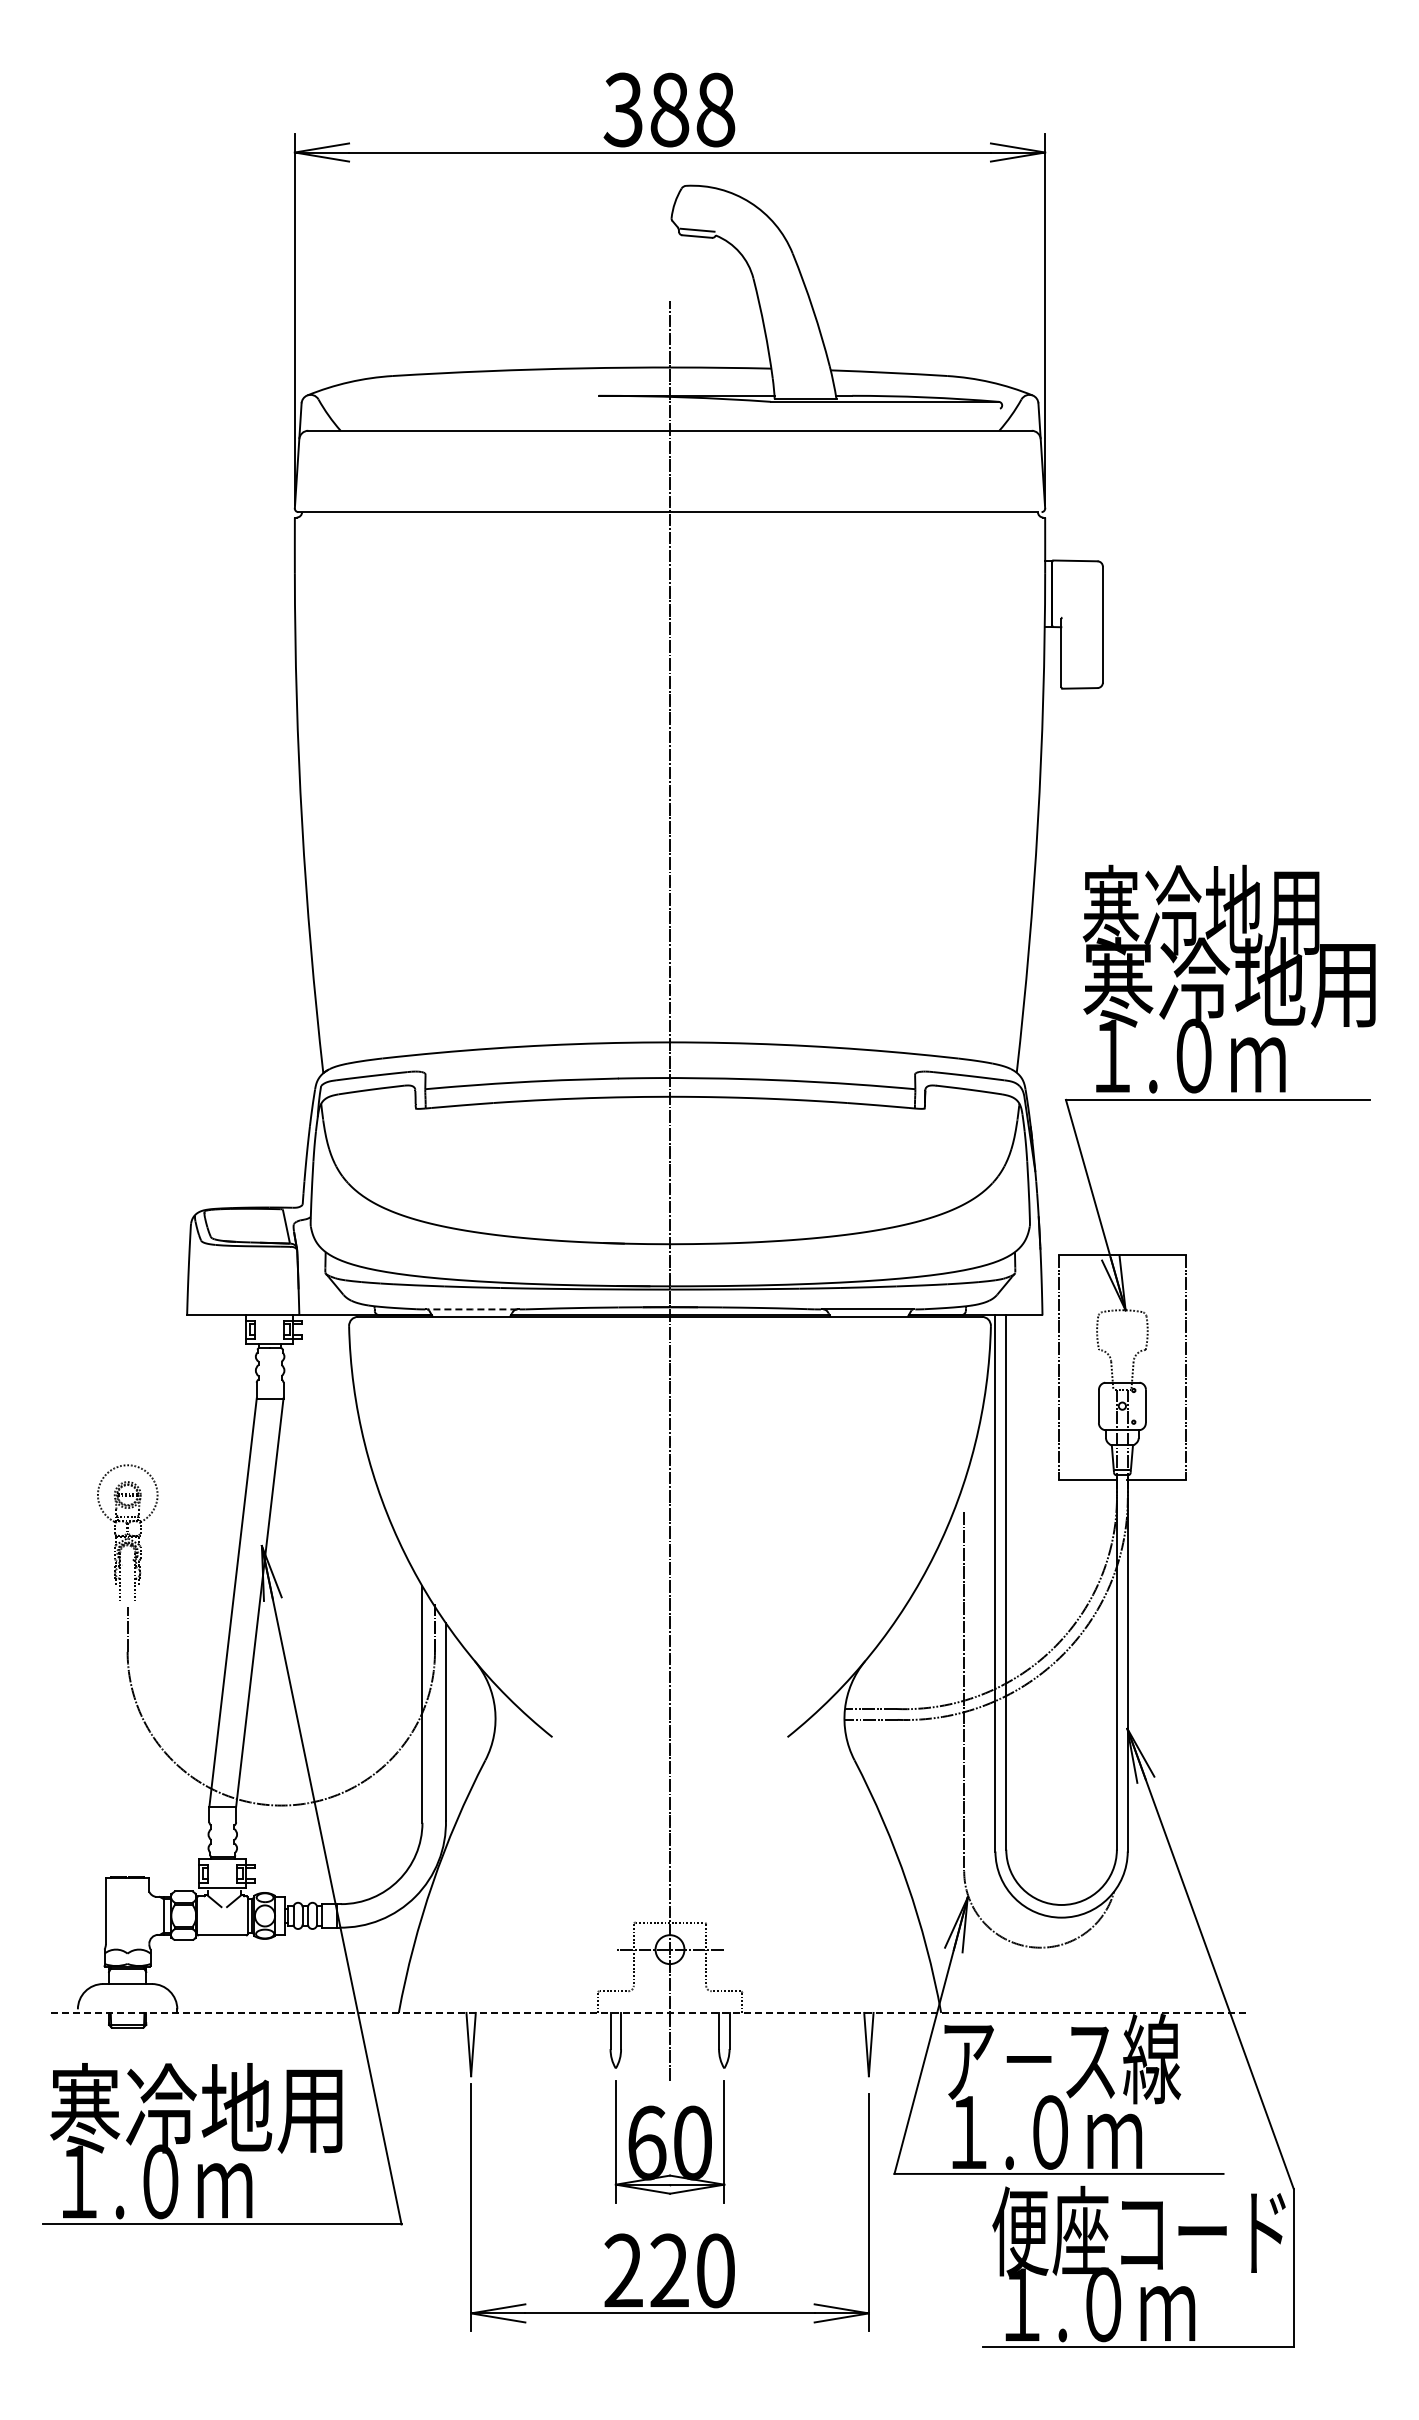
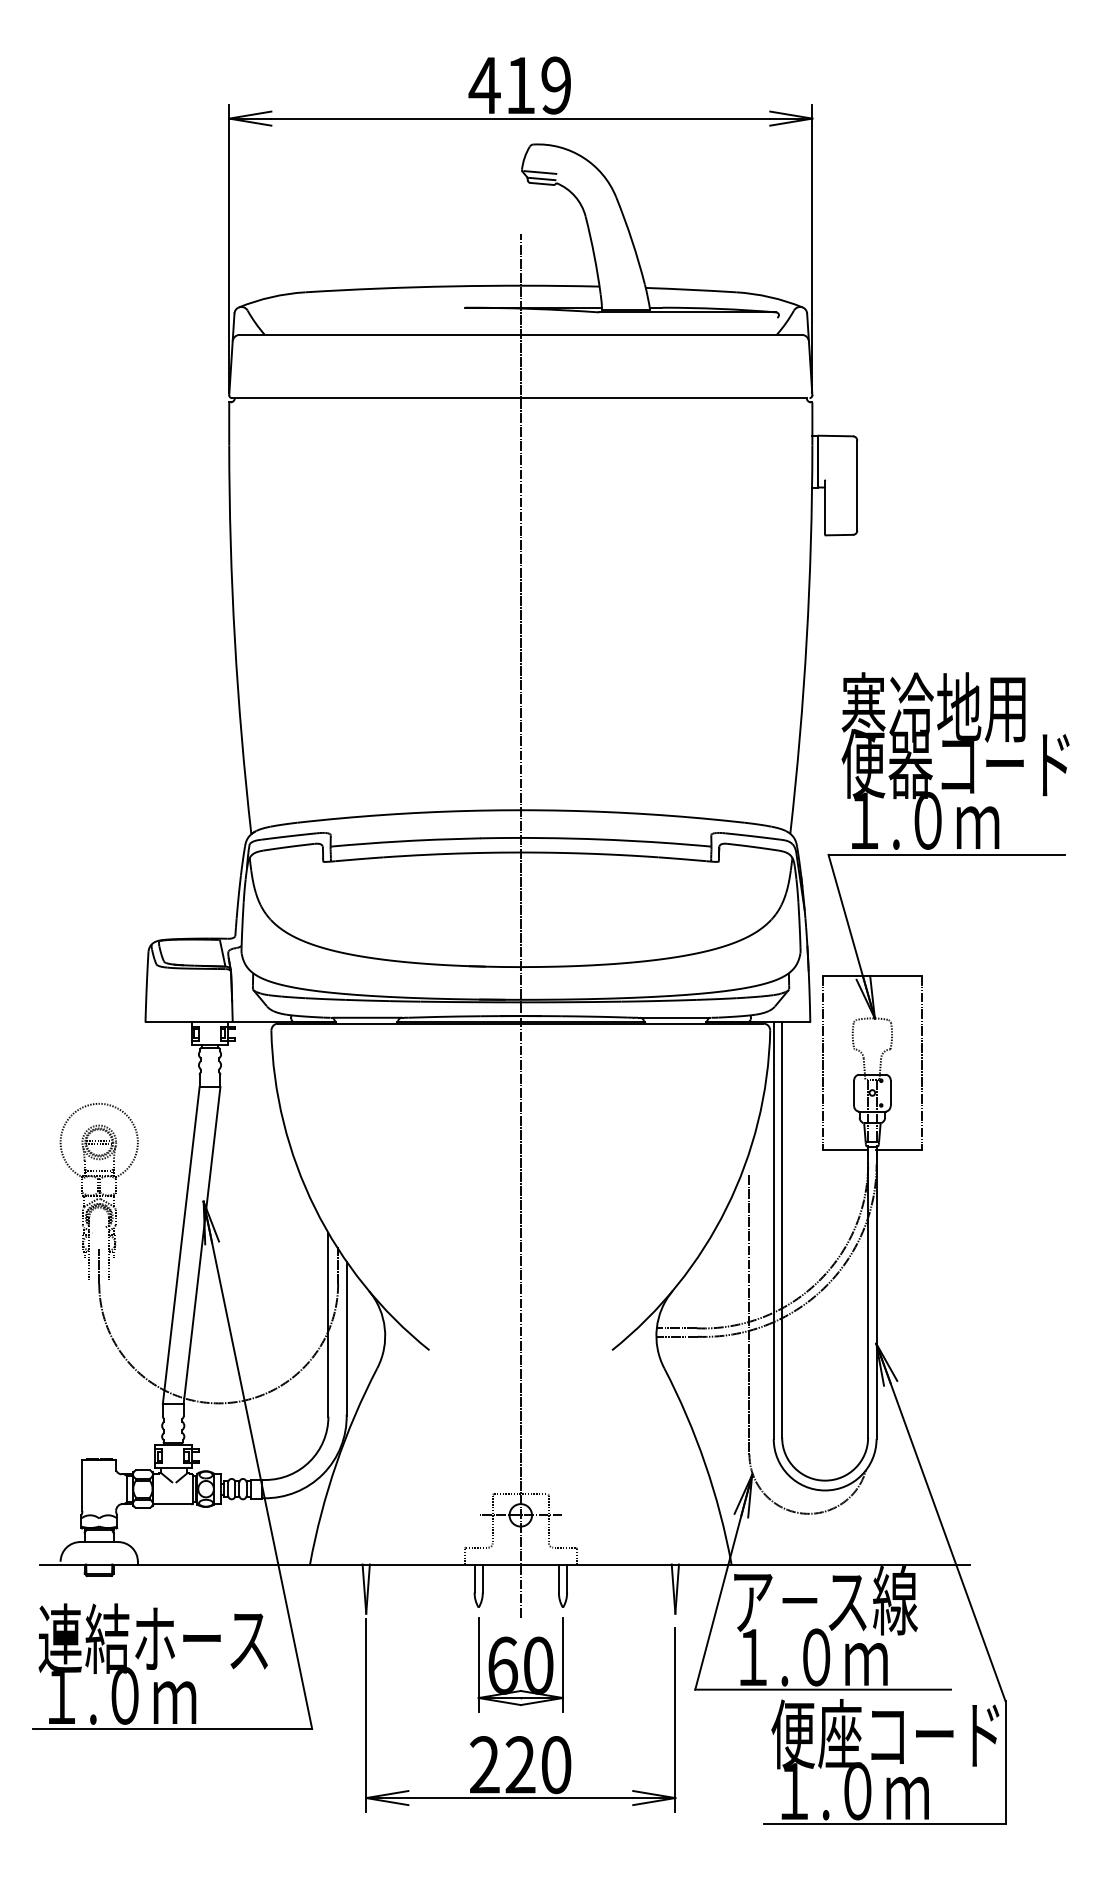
text: (668, 109) -> (519, 85), 388 -> 419
line: (694, 221) -> (539, 172), added
text: (1229, 982) -> (955, 763), 寒冷地用 -> 便器コード
line: (472, 1309) -> (367, 1017), dashed -> solid
part: (127, 1532) -> (99, 1191), size x1.67
line: (649, 2012) -> (504, 1564), dashed -> solid
text: (196, 2108) -> (152, 1638), 寒冷地用 -> 連結ホース

